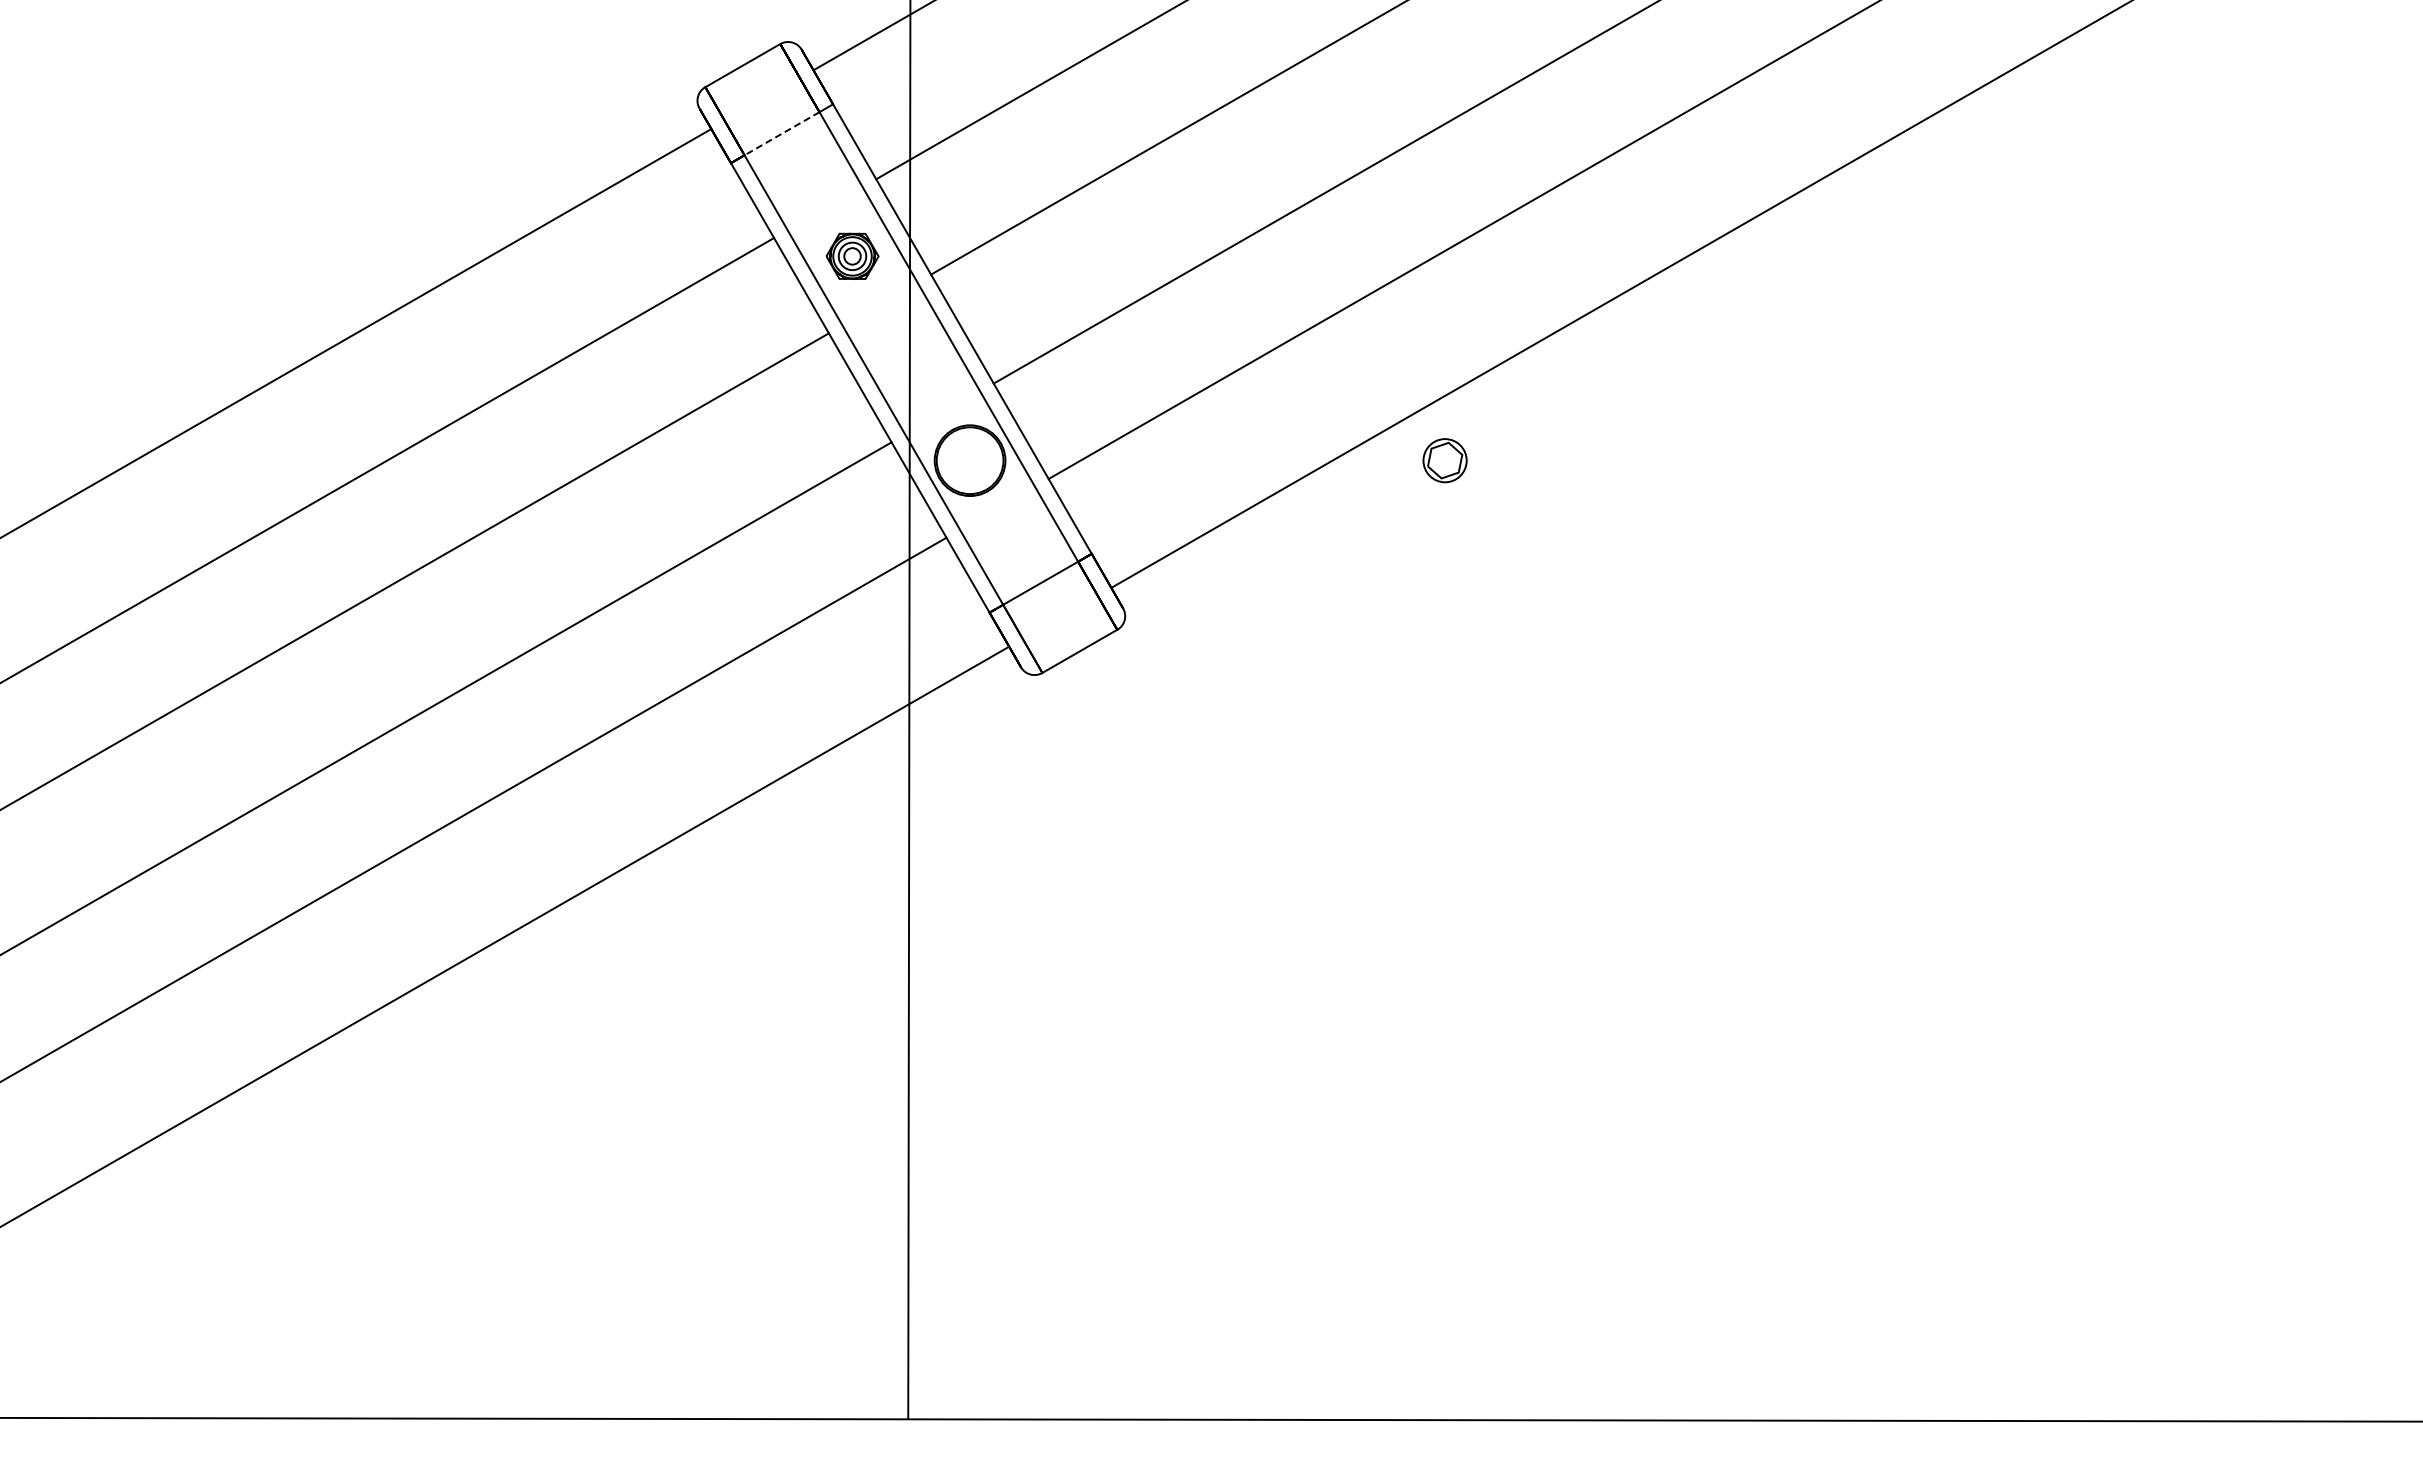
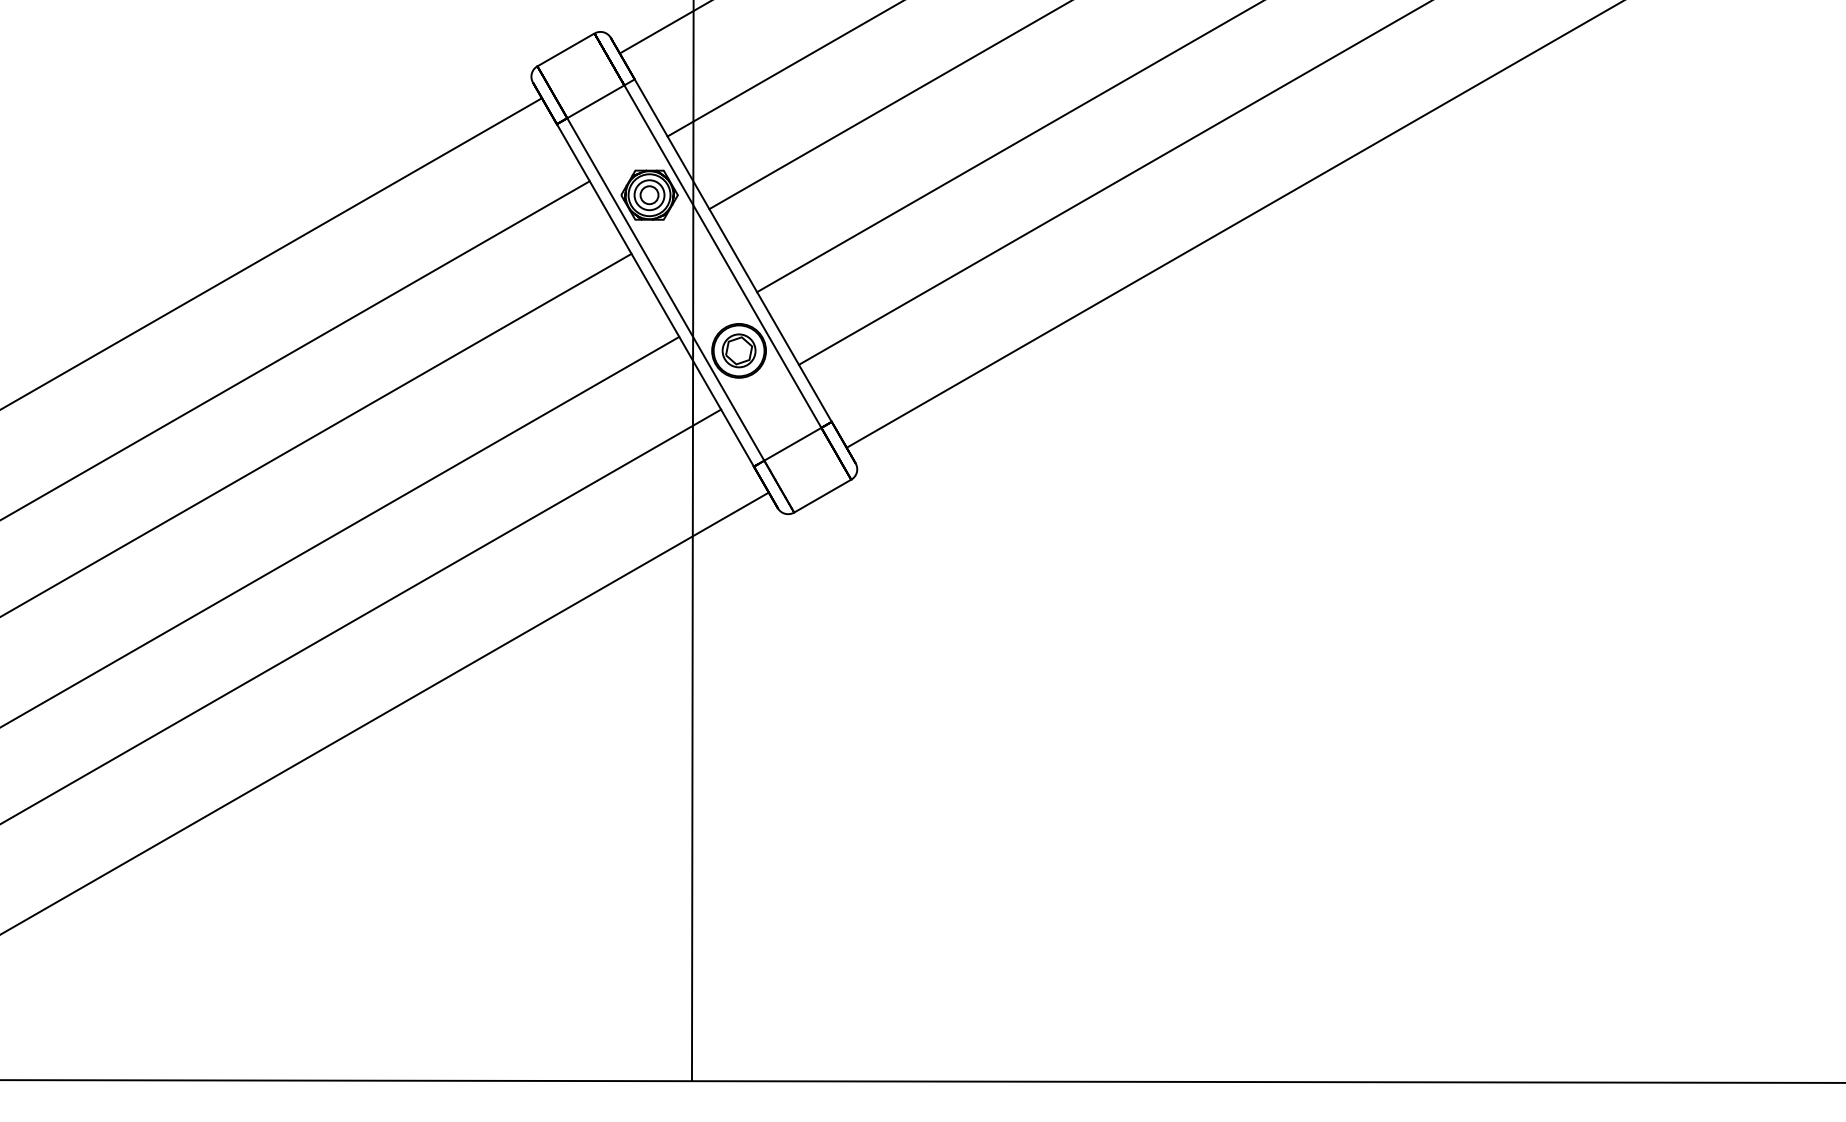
line: (781, 133) -> (595, 101), dashed -> solid
part: (852, 256) -> (649, 195), size x1.43
part: (1444, 460) -> (738, 350), moved

